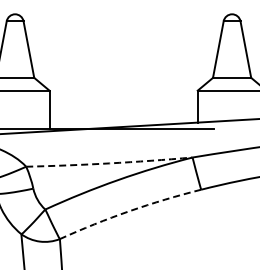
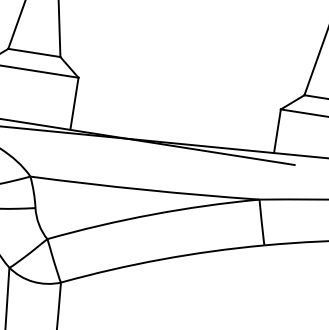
arc: (109, 163) -> (144, 190), dashed -> solid
arc: (129, 211) -> (161, 259), dashed -> solid

